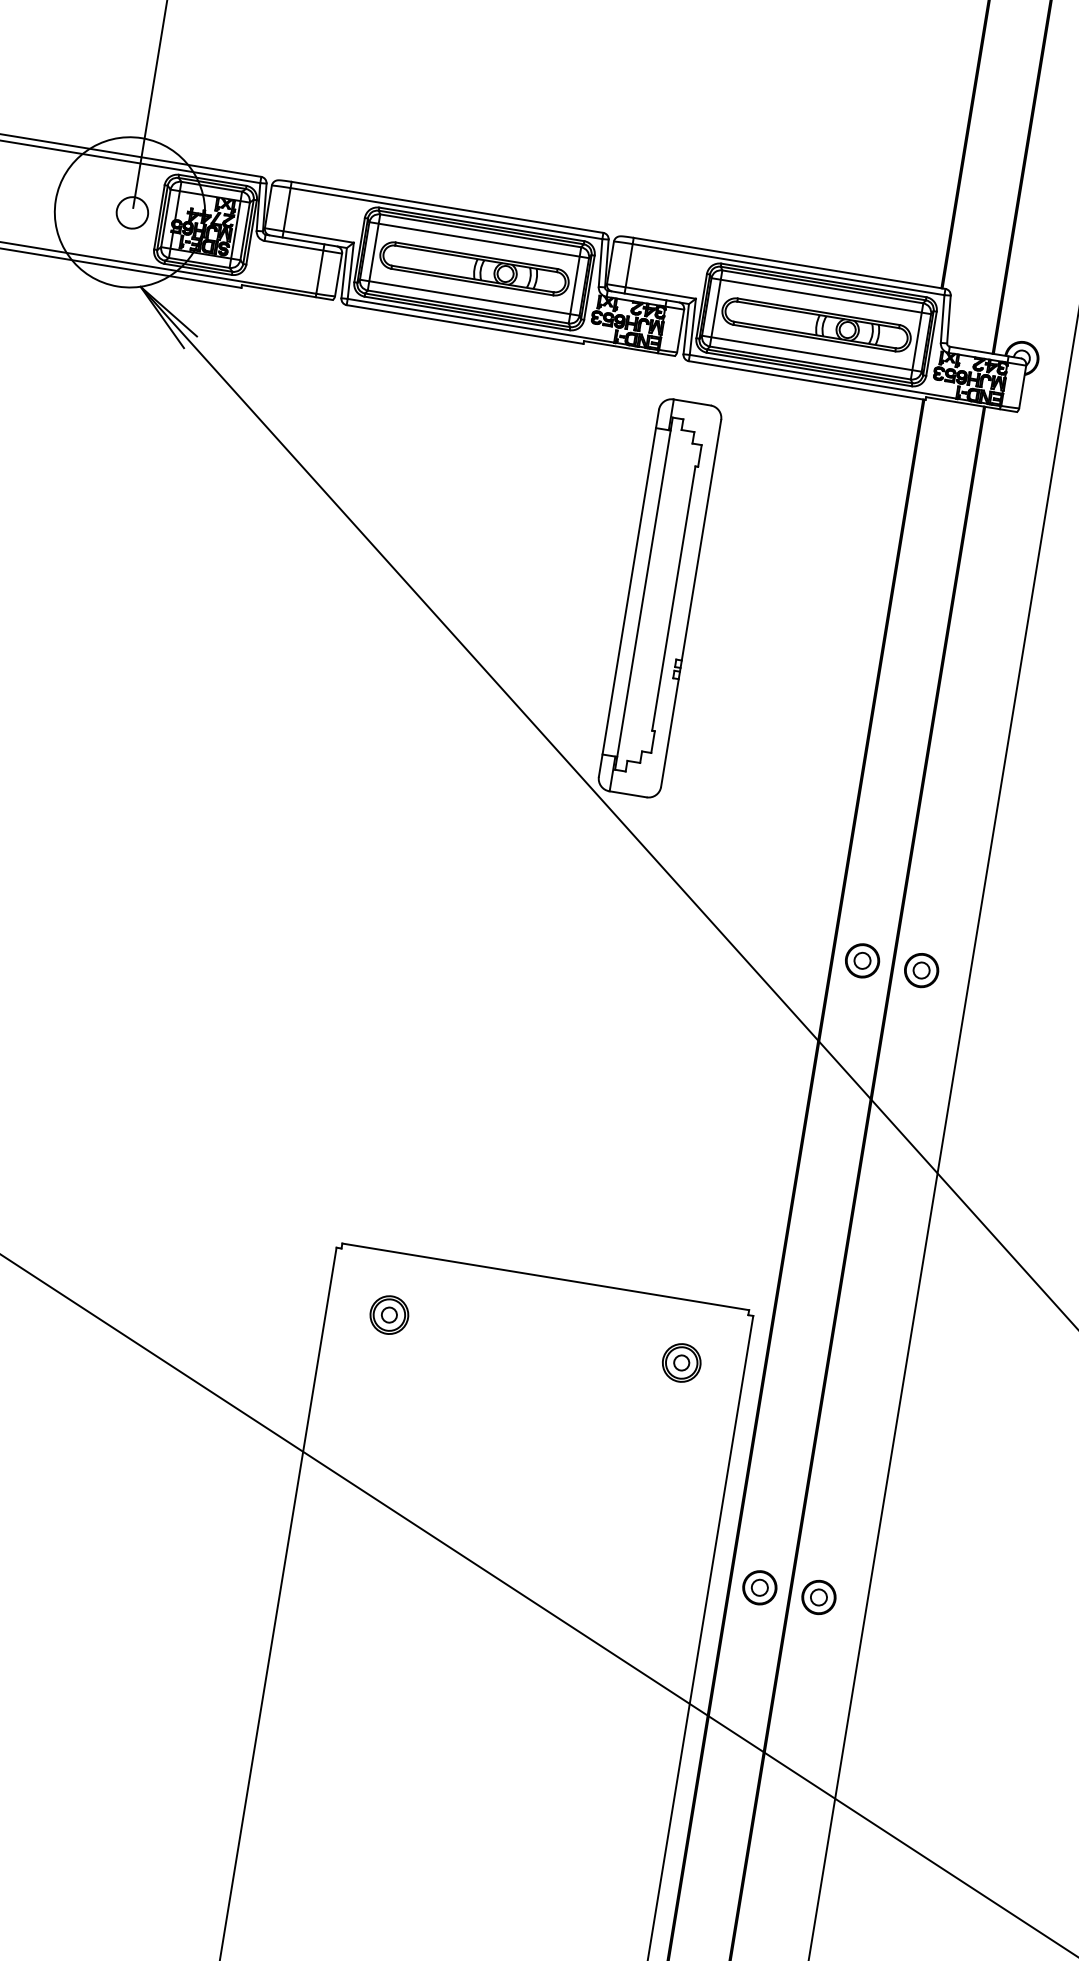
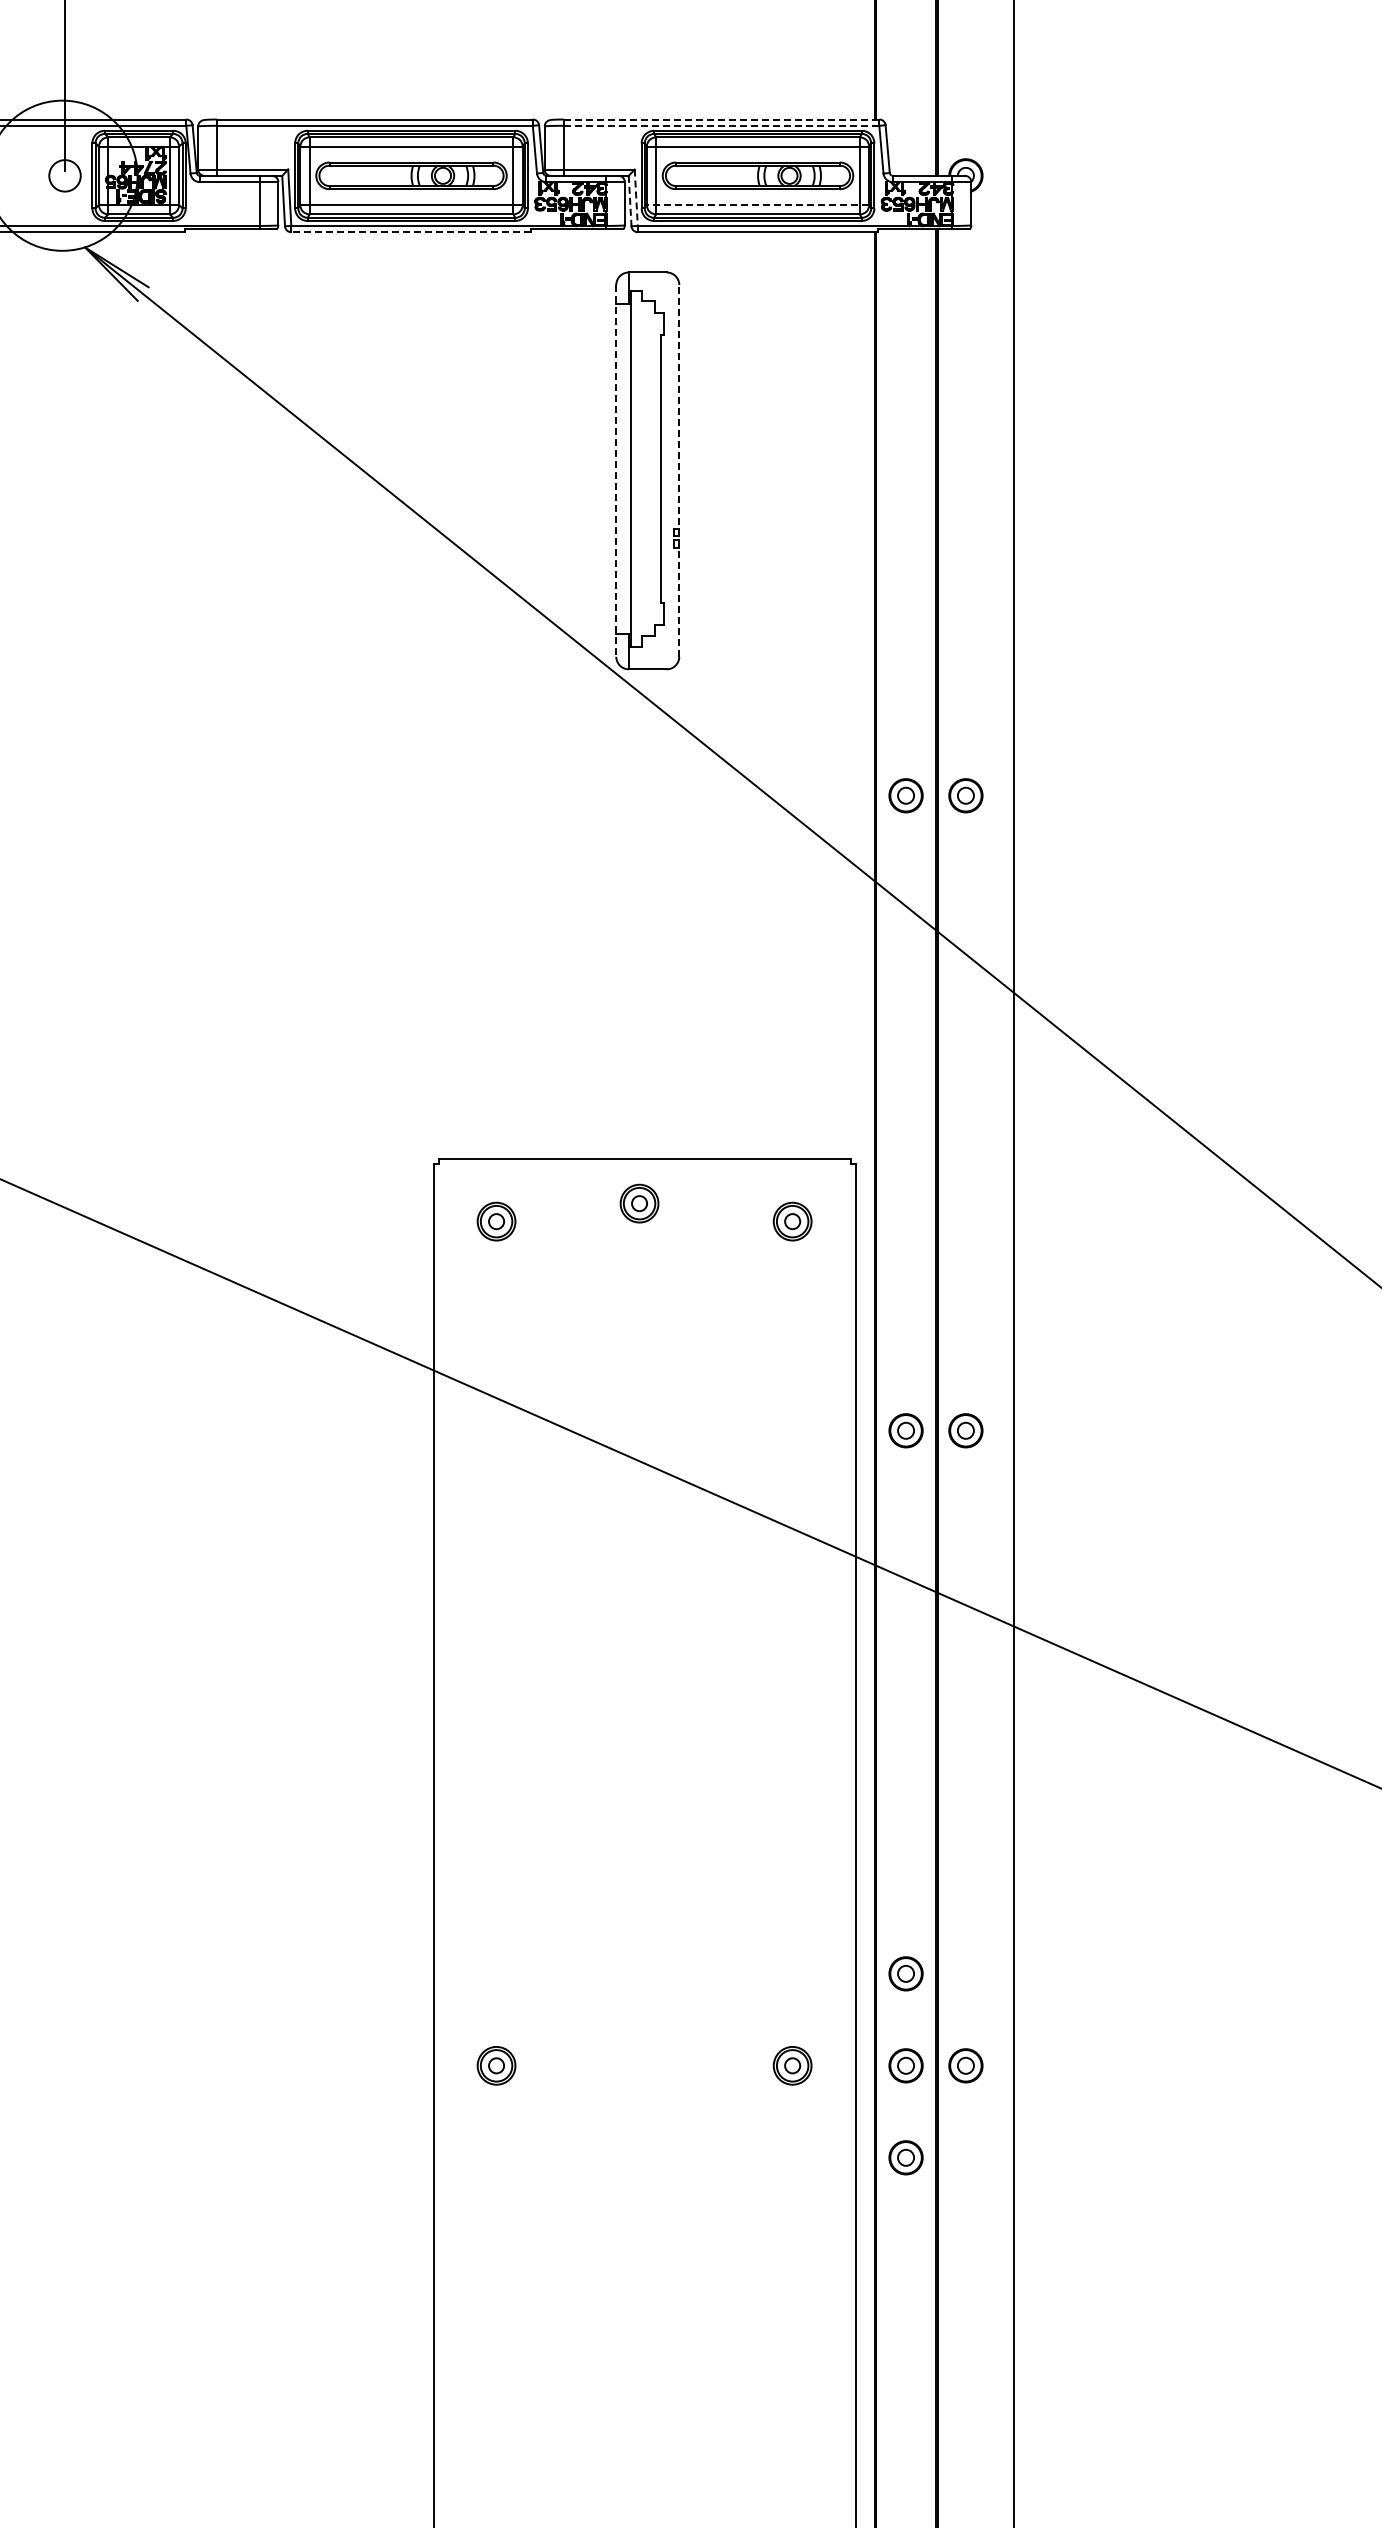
line: (789, 263) -> (721, 119), solid -> dashed
line: (788, 269) -> (721, 125), solid -> dashed
line: (465, 324) -> (411, 232), solid -> dashed
line: (692, 327) -> (636, 198), solid -> dashed
line: (686, 329) -> (630, 201), solid -> dashed
line: (811, 354) -> (757, 205), solid -> dashed
line: (629, 592) -> (616, 470), solid -> dashed
line: (691, 603) -> (679, 470), solid -> dashed
part: (533, 1320) -> (639, 1203), added

